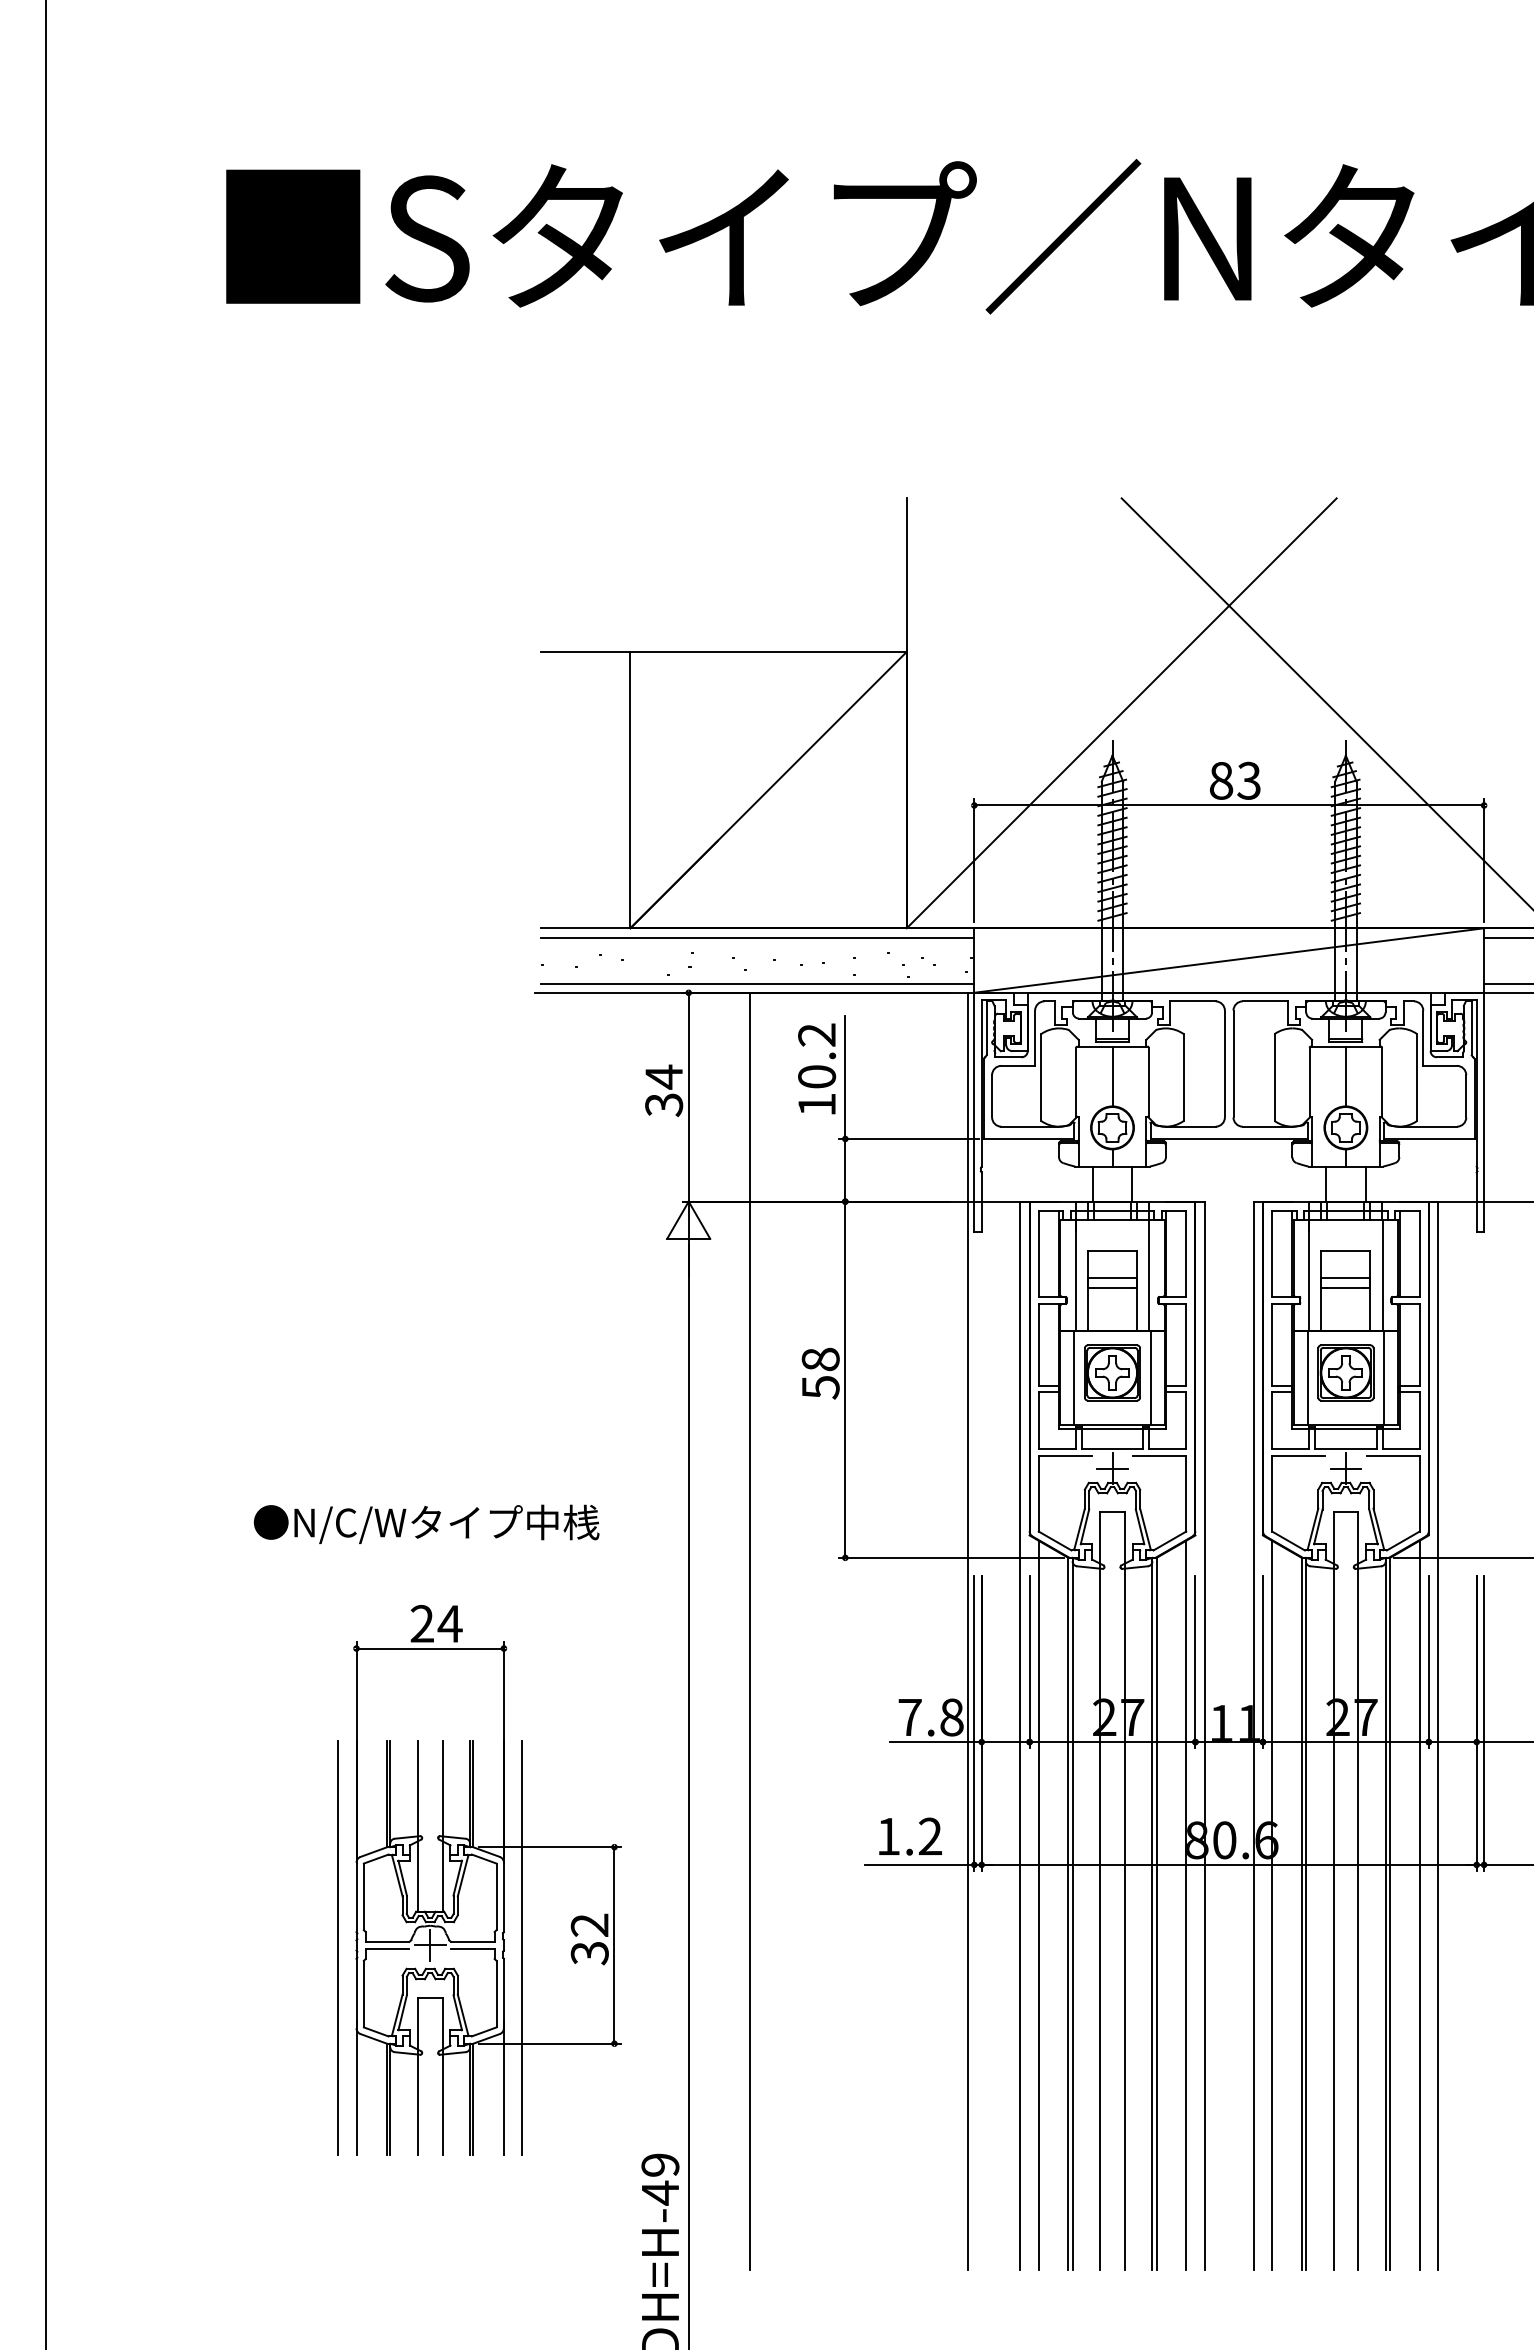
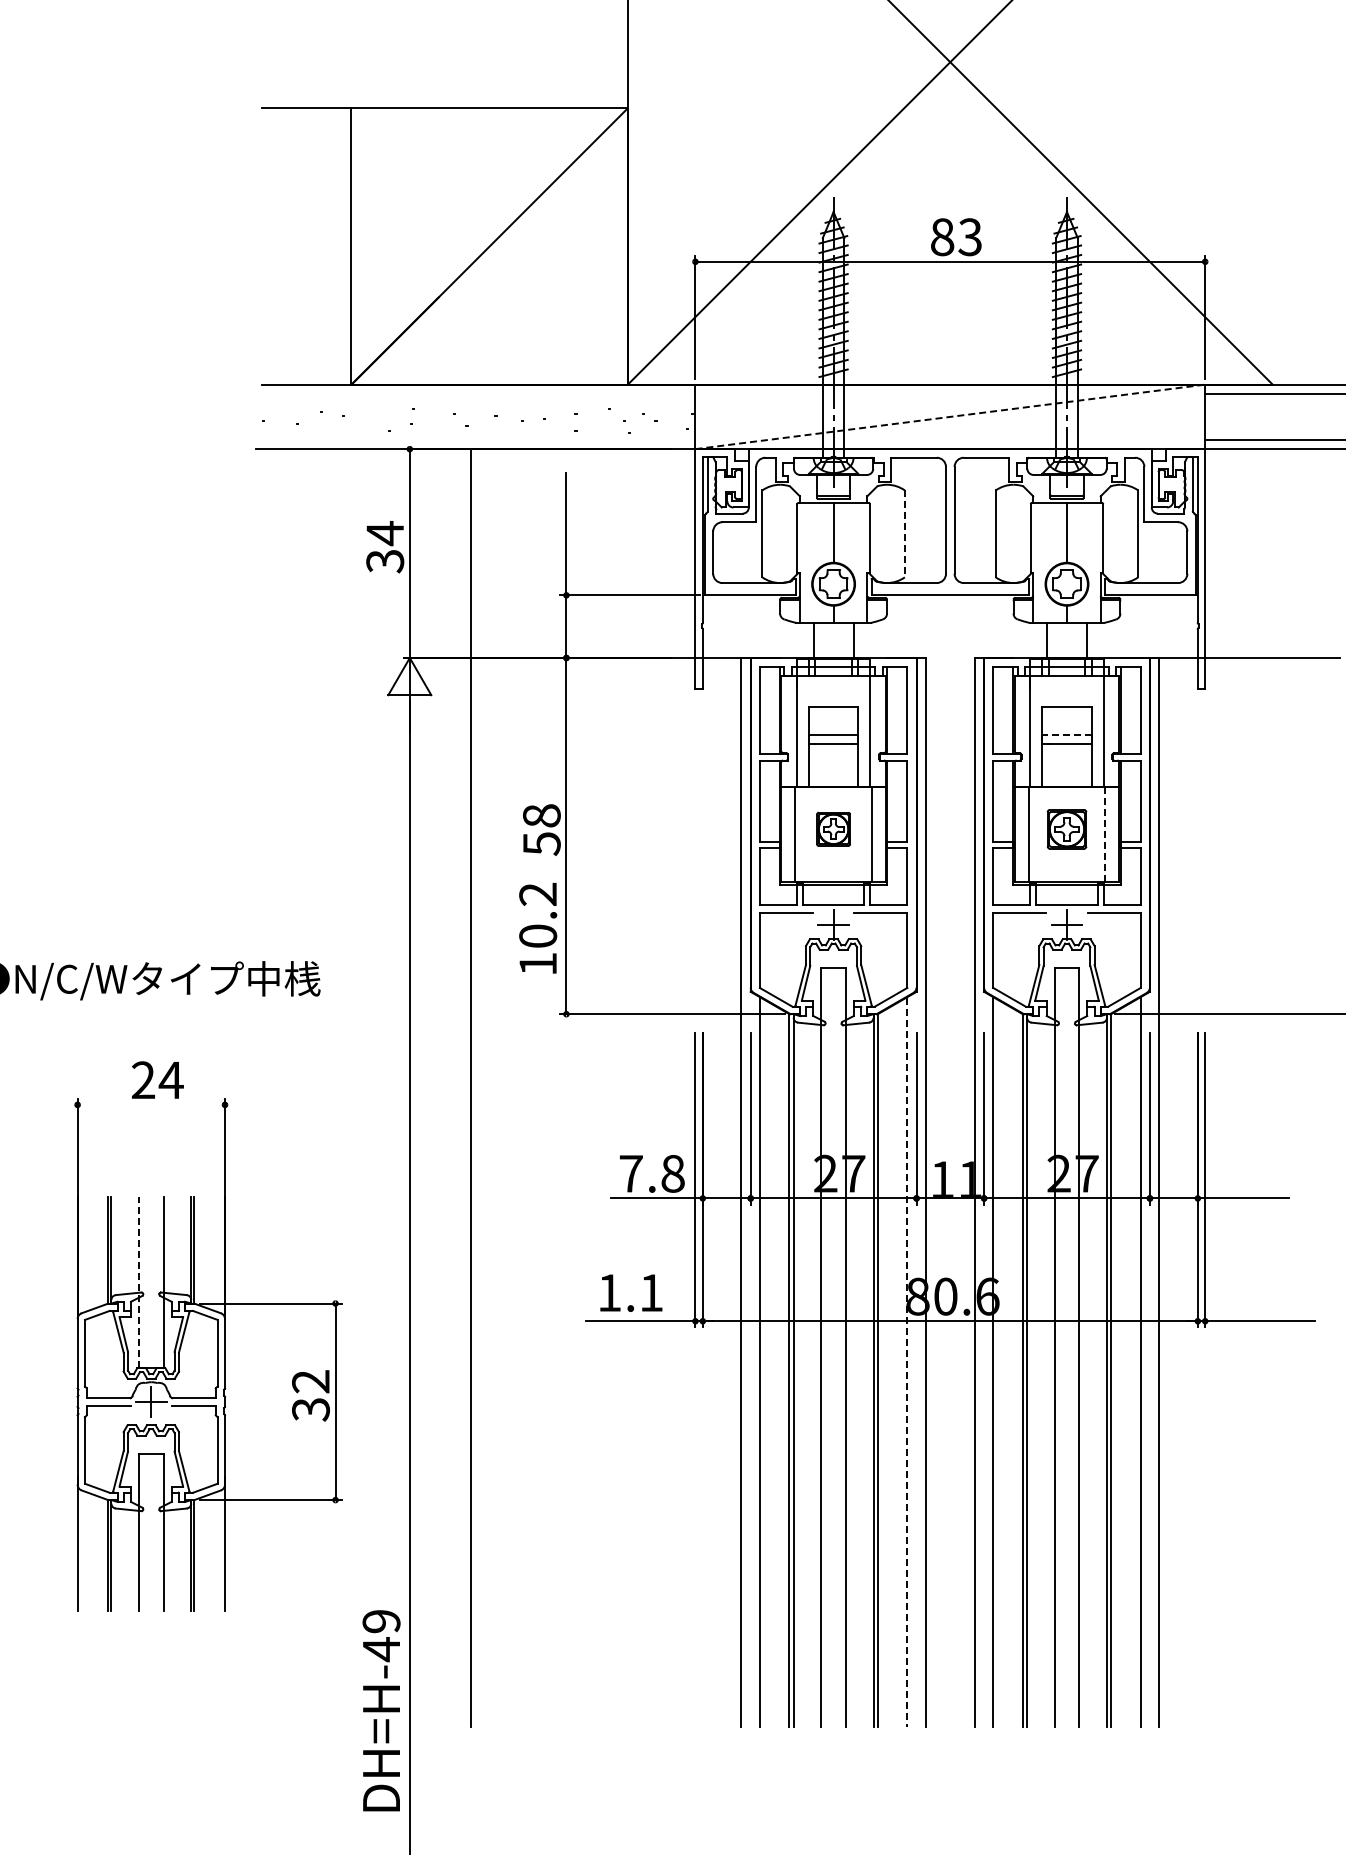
line: (757, 937) -> (478, 393), removed
line: (1229, 960) -> (950, 416), solid -> dashed
line: (757, 983) -> (478, 439), removed
text: (817, 1068) -> (538, 927), moved
line: (1183, 1078) -> (904, 534), solid -> dashed
line: (1345, 1278) -> (1066, 734), solid -> dashed
part: (1112, 1372) -> (833, 828), size x0.6
part: (1345, 1372) -> (1066, 828), size x0.7
line: (1384, 1378) -> (1105, 834), solid -> dashed
line: (968, 1631) -> (689, 1087), removed
line: (429, 1648) -> (150, 1104), removed
line: (417, 1826) -> (138, 1282), solid -> dashed
text: (930, 1835) -> (651, 1291), 1.2 -> 1.1
line: (1186, 1906) -> (907, 1362), solid -> dashed
line: (337, 1947) -> (58, 1403), removed
line: (522, 1947) -> (243, 1403), removed

